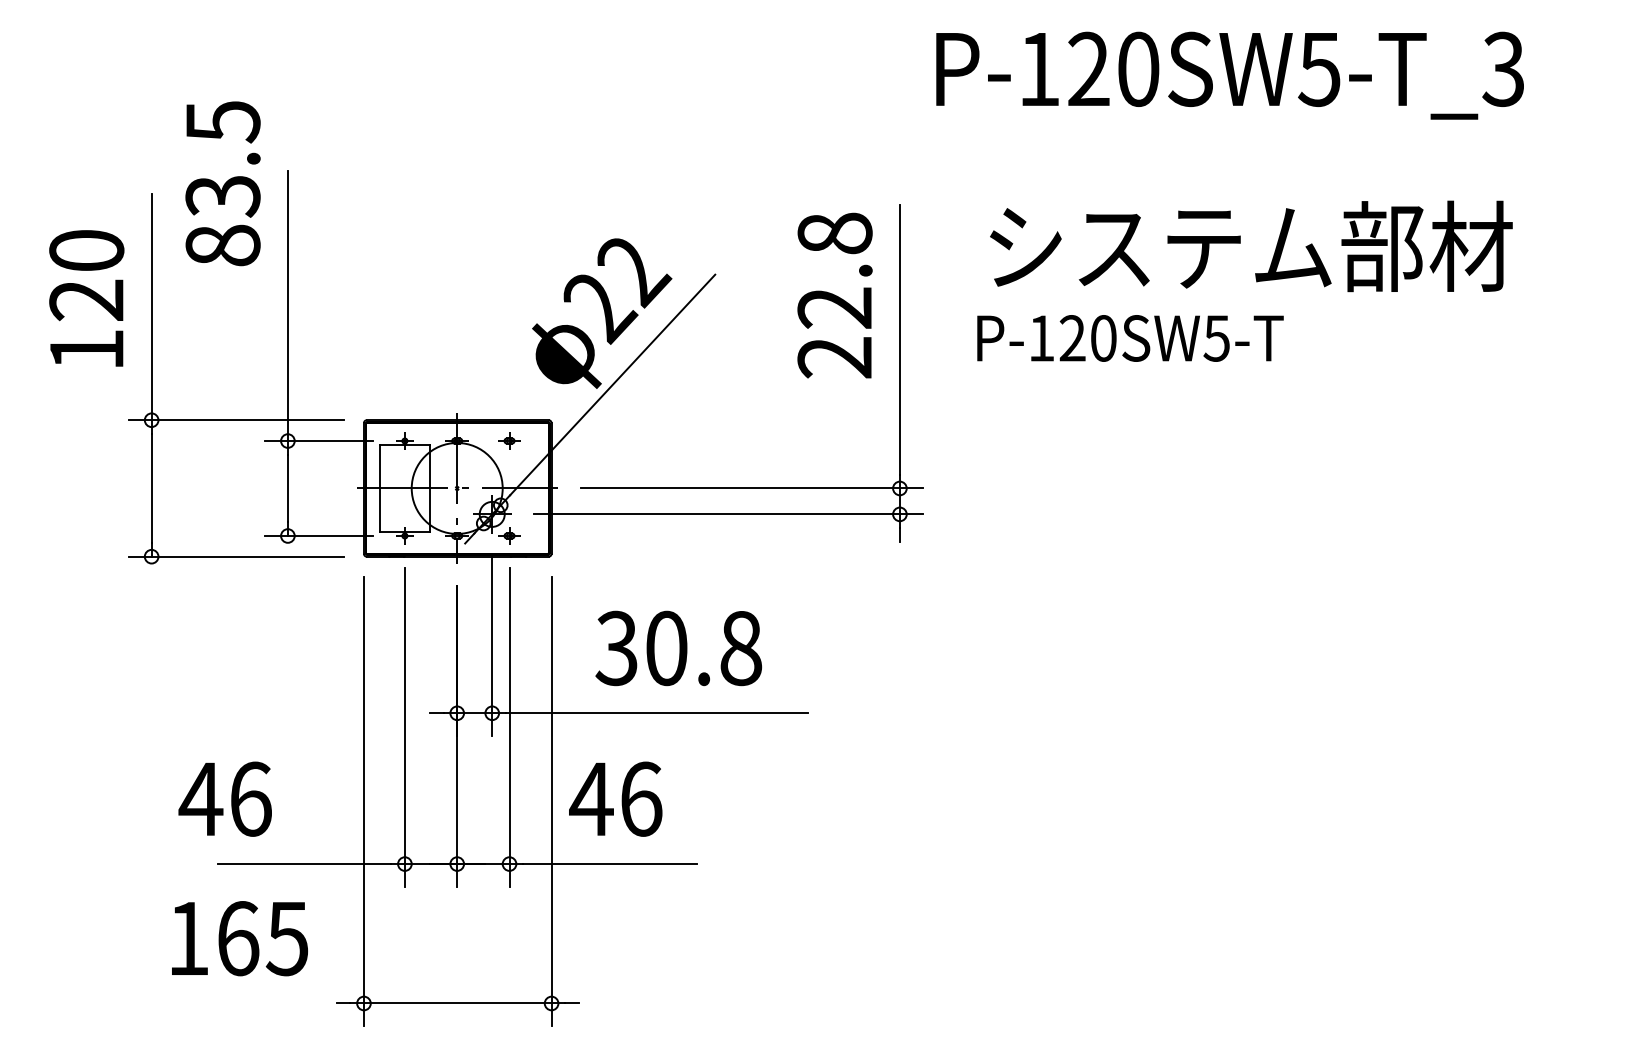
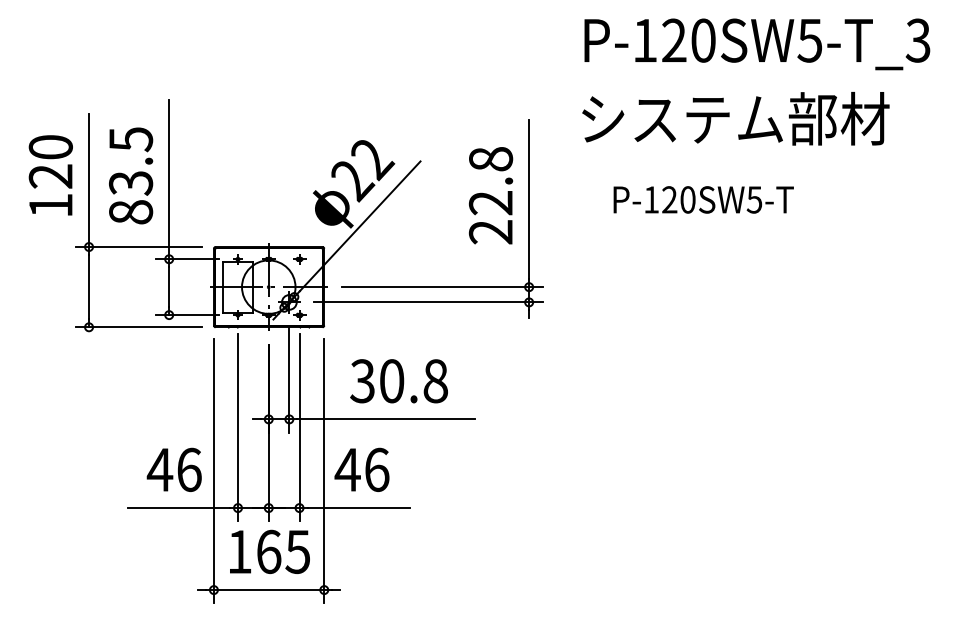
text: (1230, 75) -> (757, 44), moved
text: (223, 183) -> (131, 175), moved
text: (1250, 245) -> (735, 118), moved
text: (835, 295) -> (491, 195), moved
text: (1130, 337) -> (703, 199), moved
text: (223, 798) -> (173, 469), moved
text: (239, 937) -> (269, 551), moved

